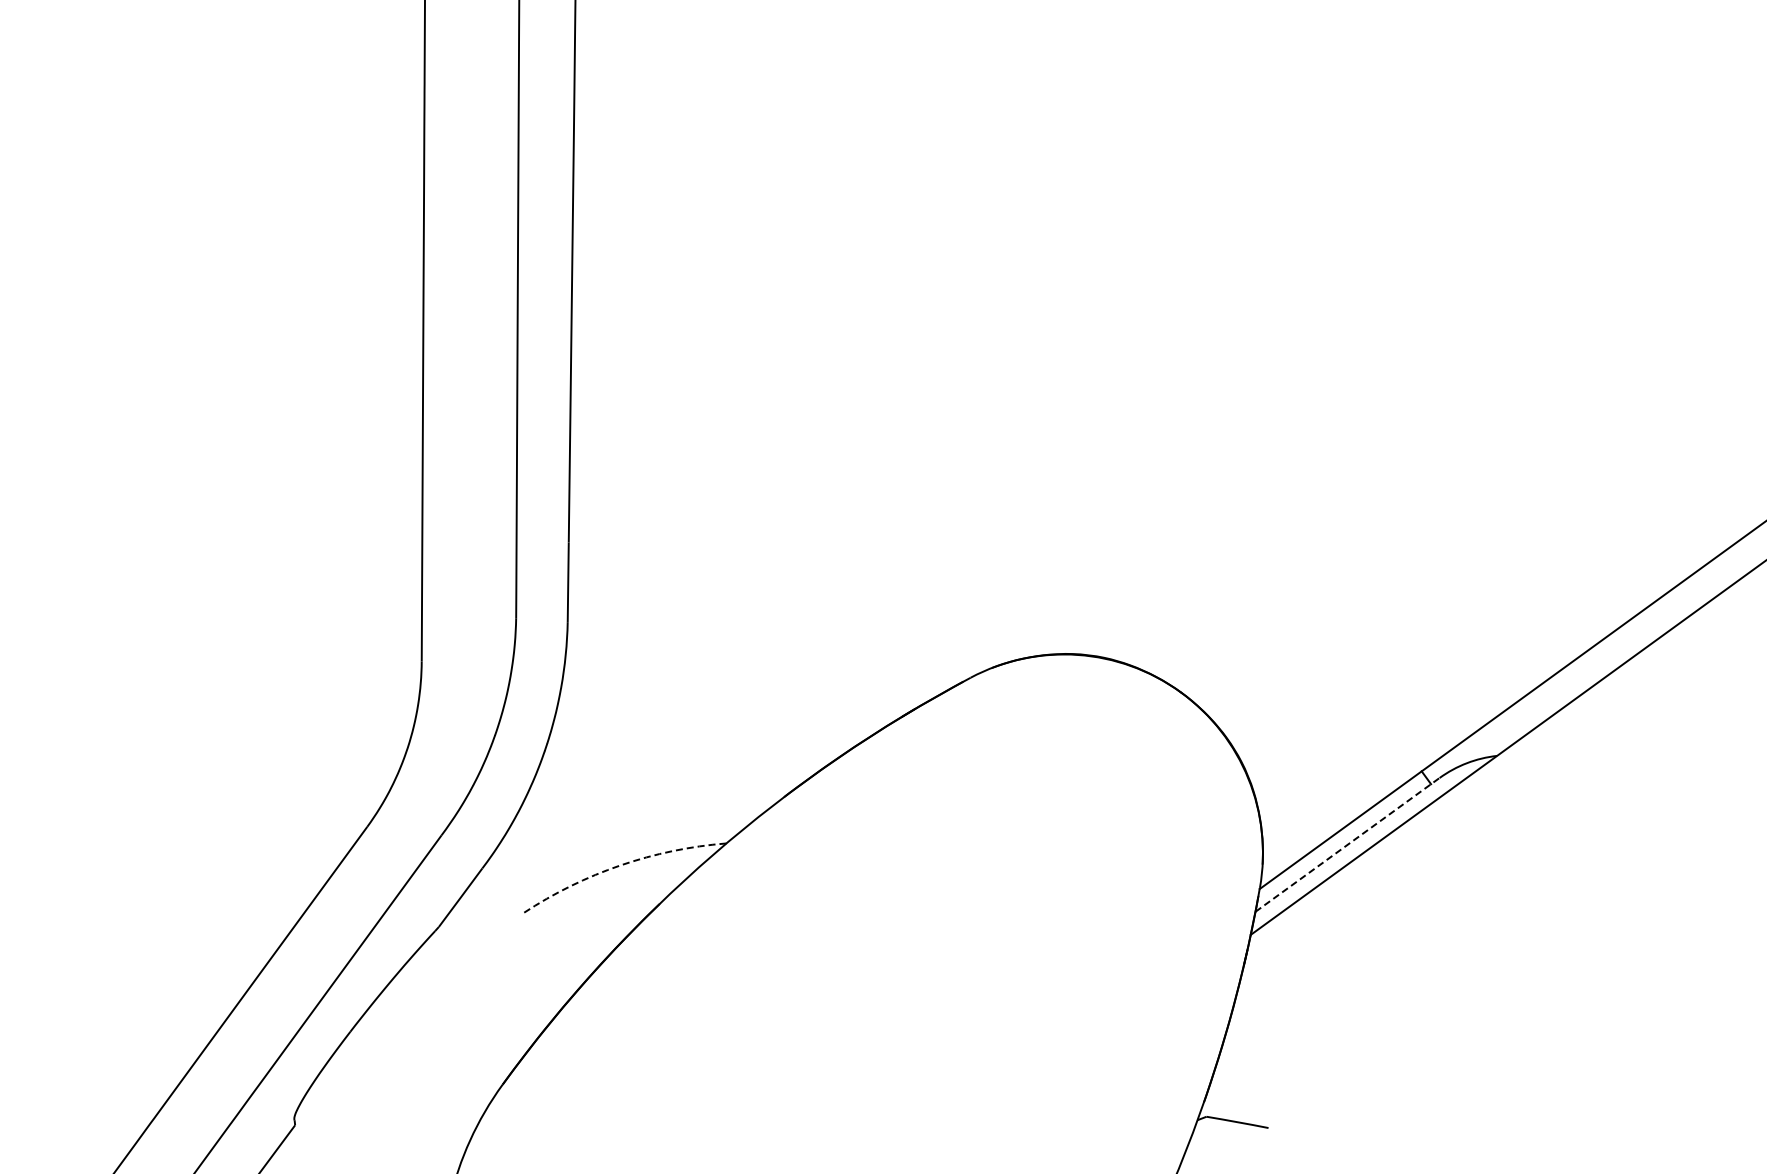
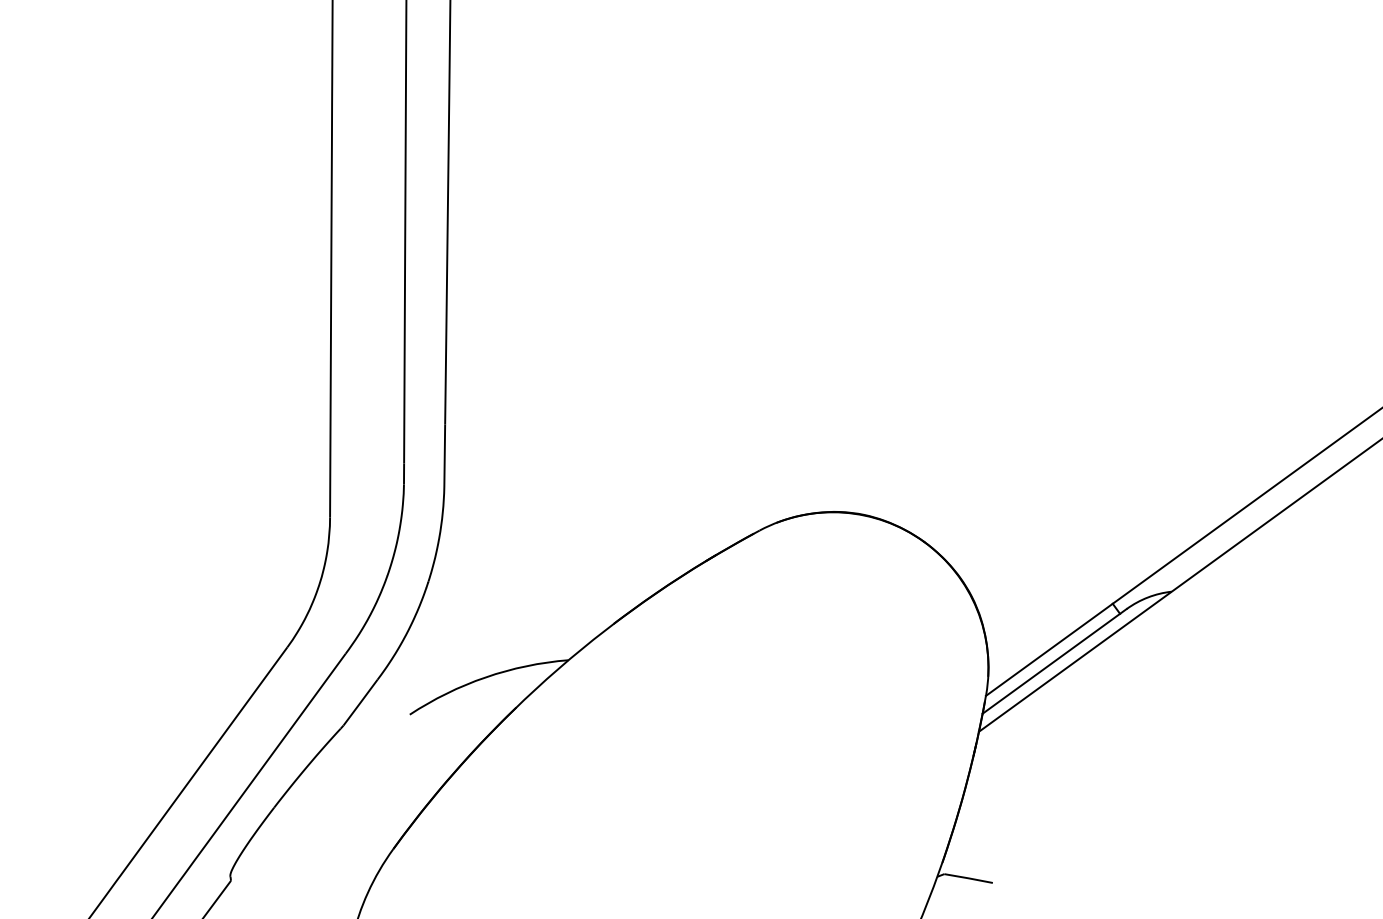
line: (1347, 844) -> (1054, 661), dashed -> solid
arc: (620, 865) -> (485, 677), dashed -> solid

